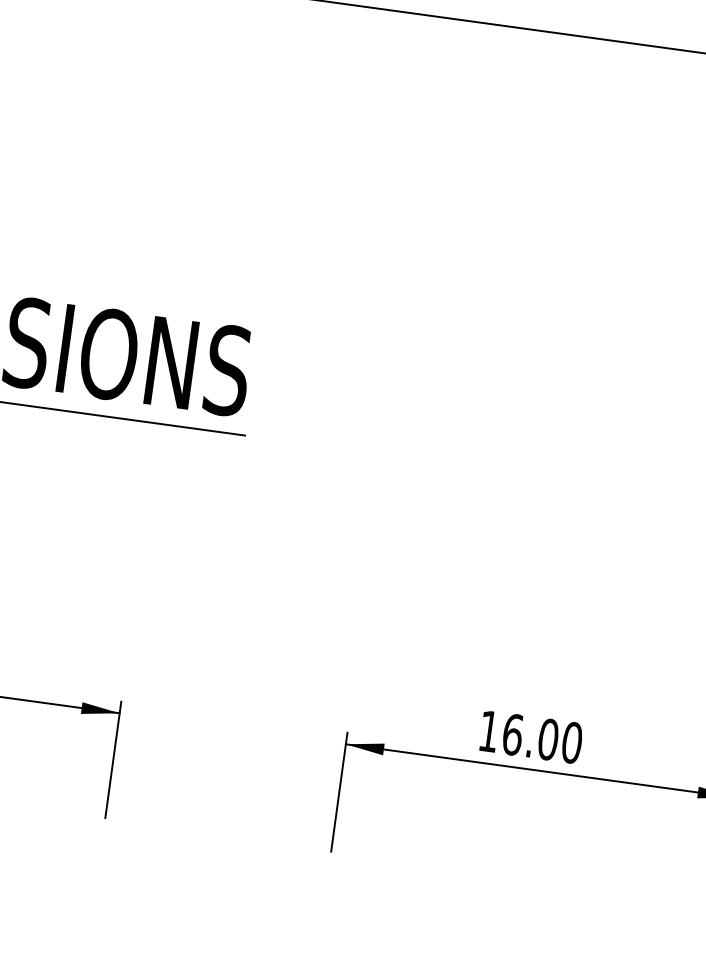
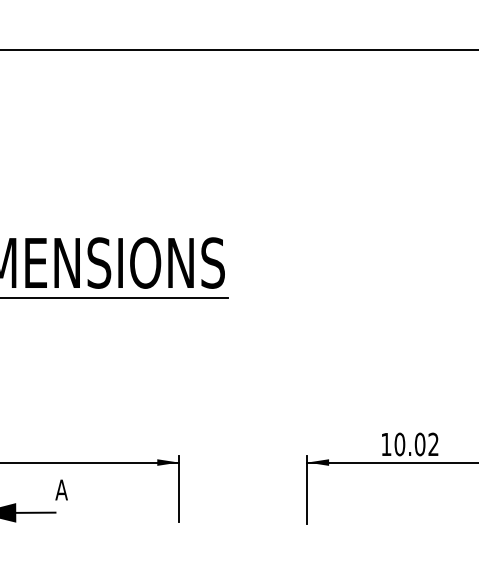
text: (542, 738) -> (416, 444), 16.00 -> 10.02

